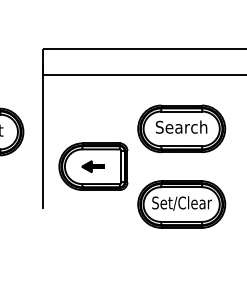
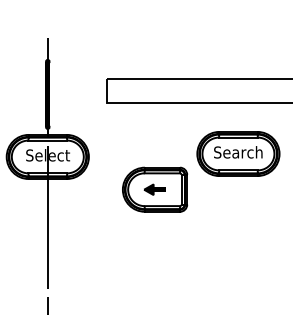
line: (43, 136) -> (107, 161), removed
part: (181, 204) -> (238, 225), removed

